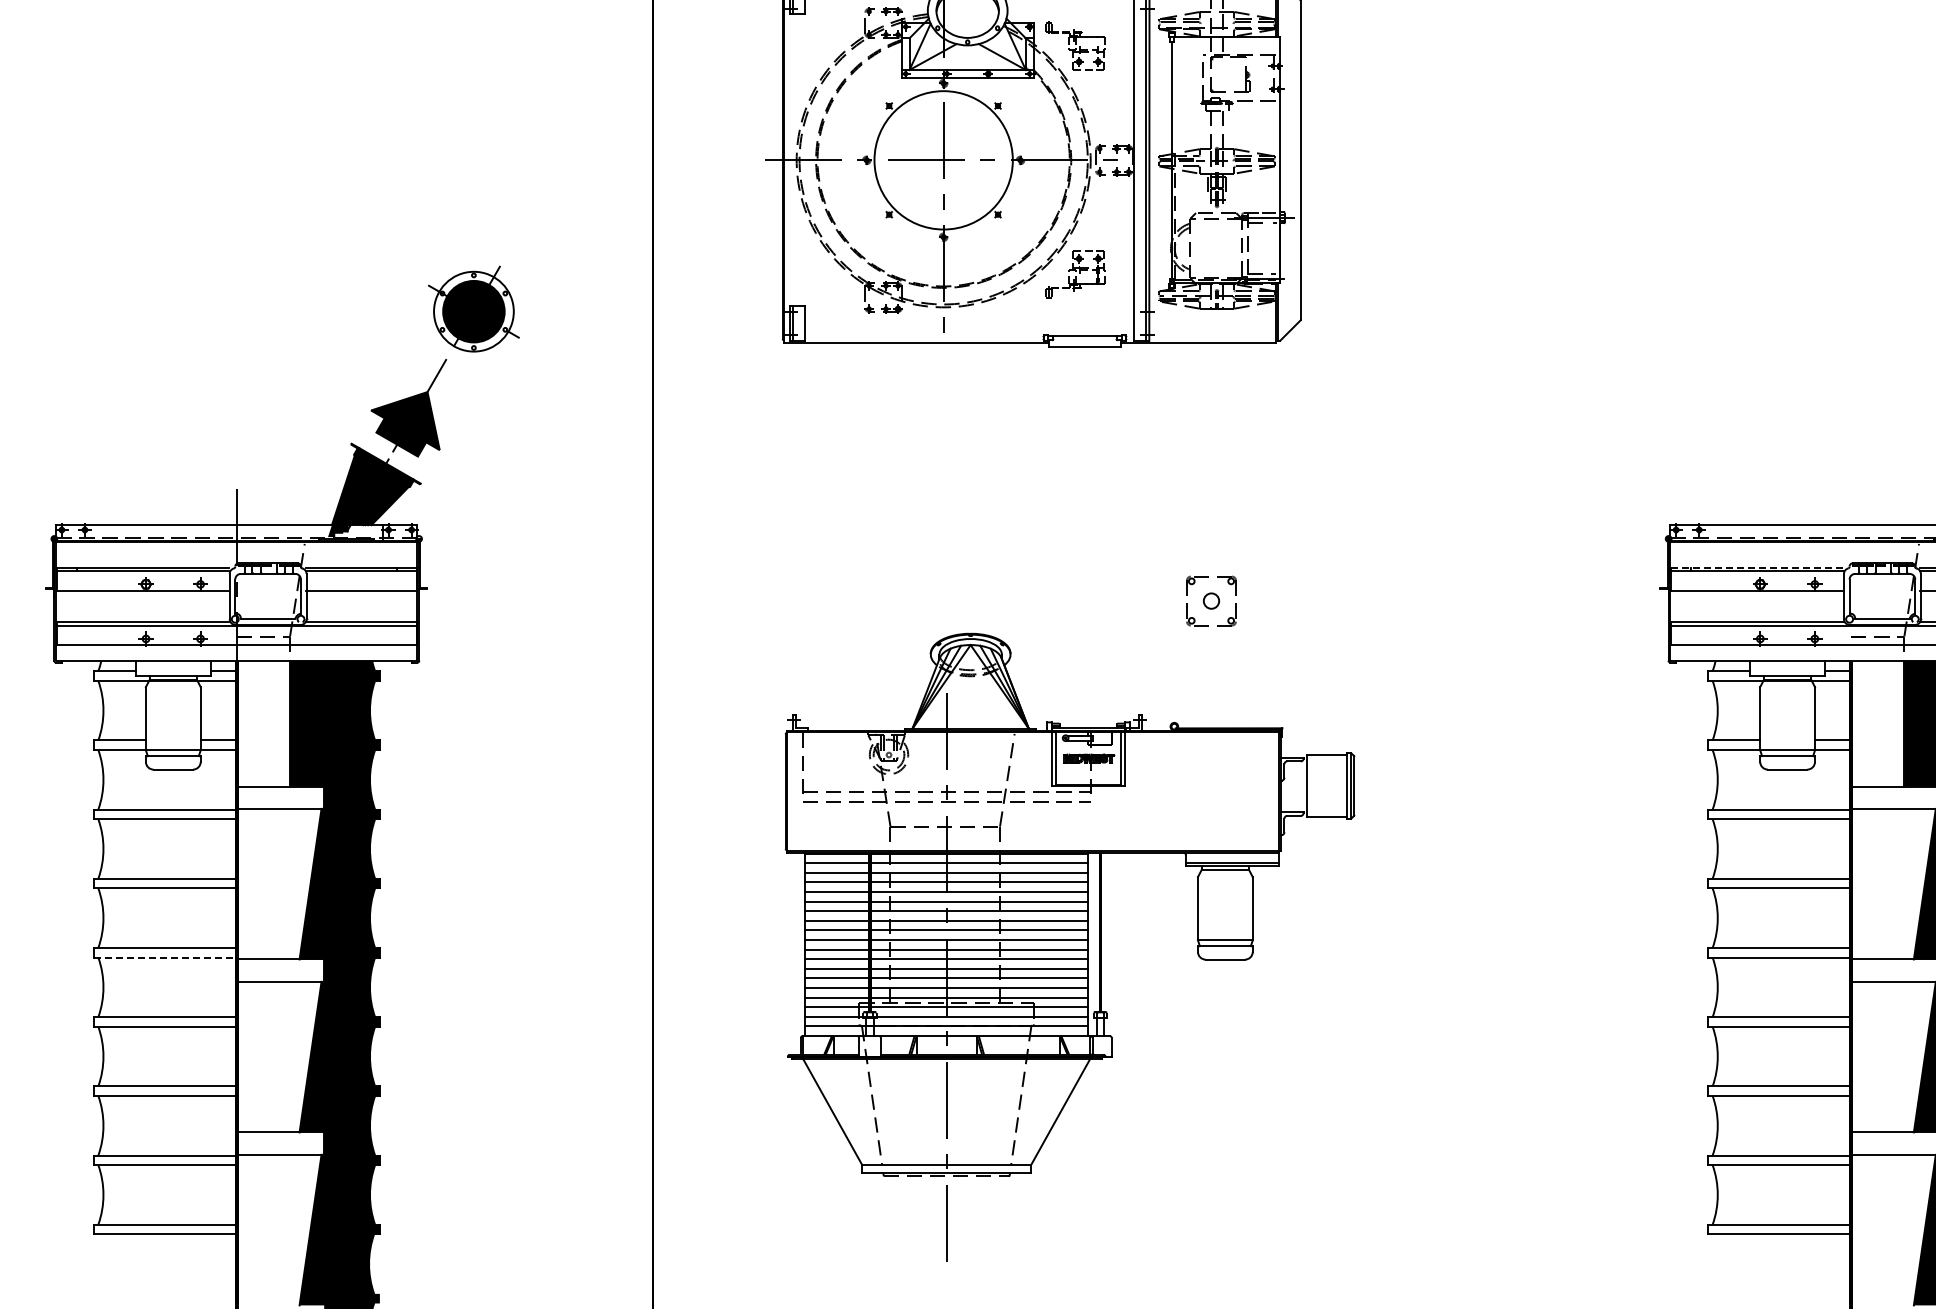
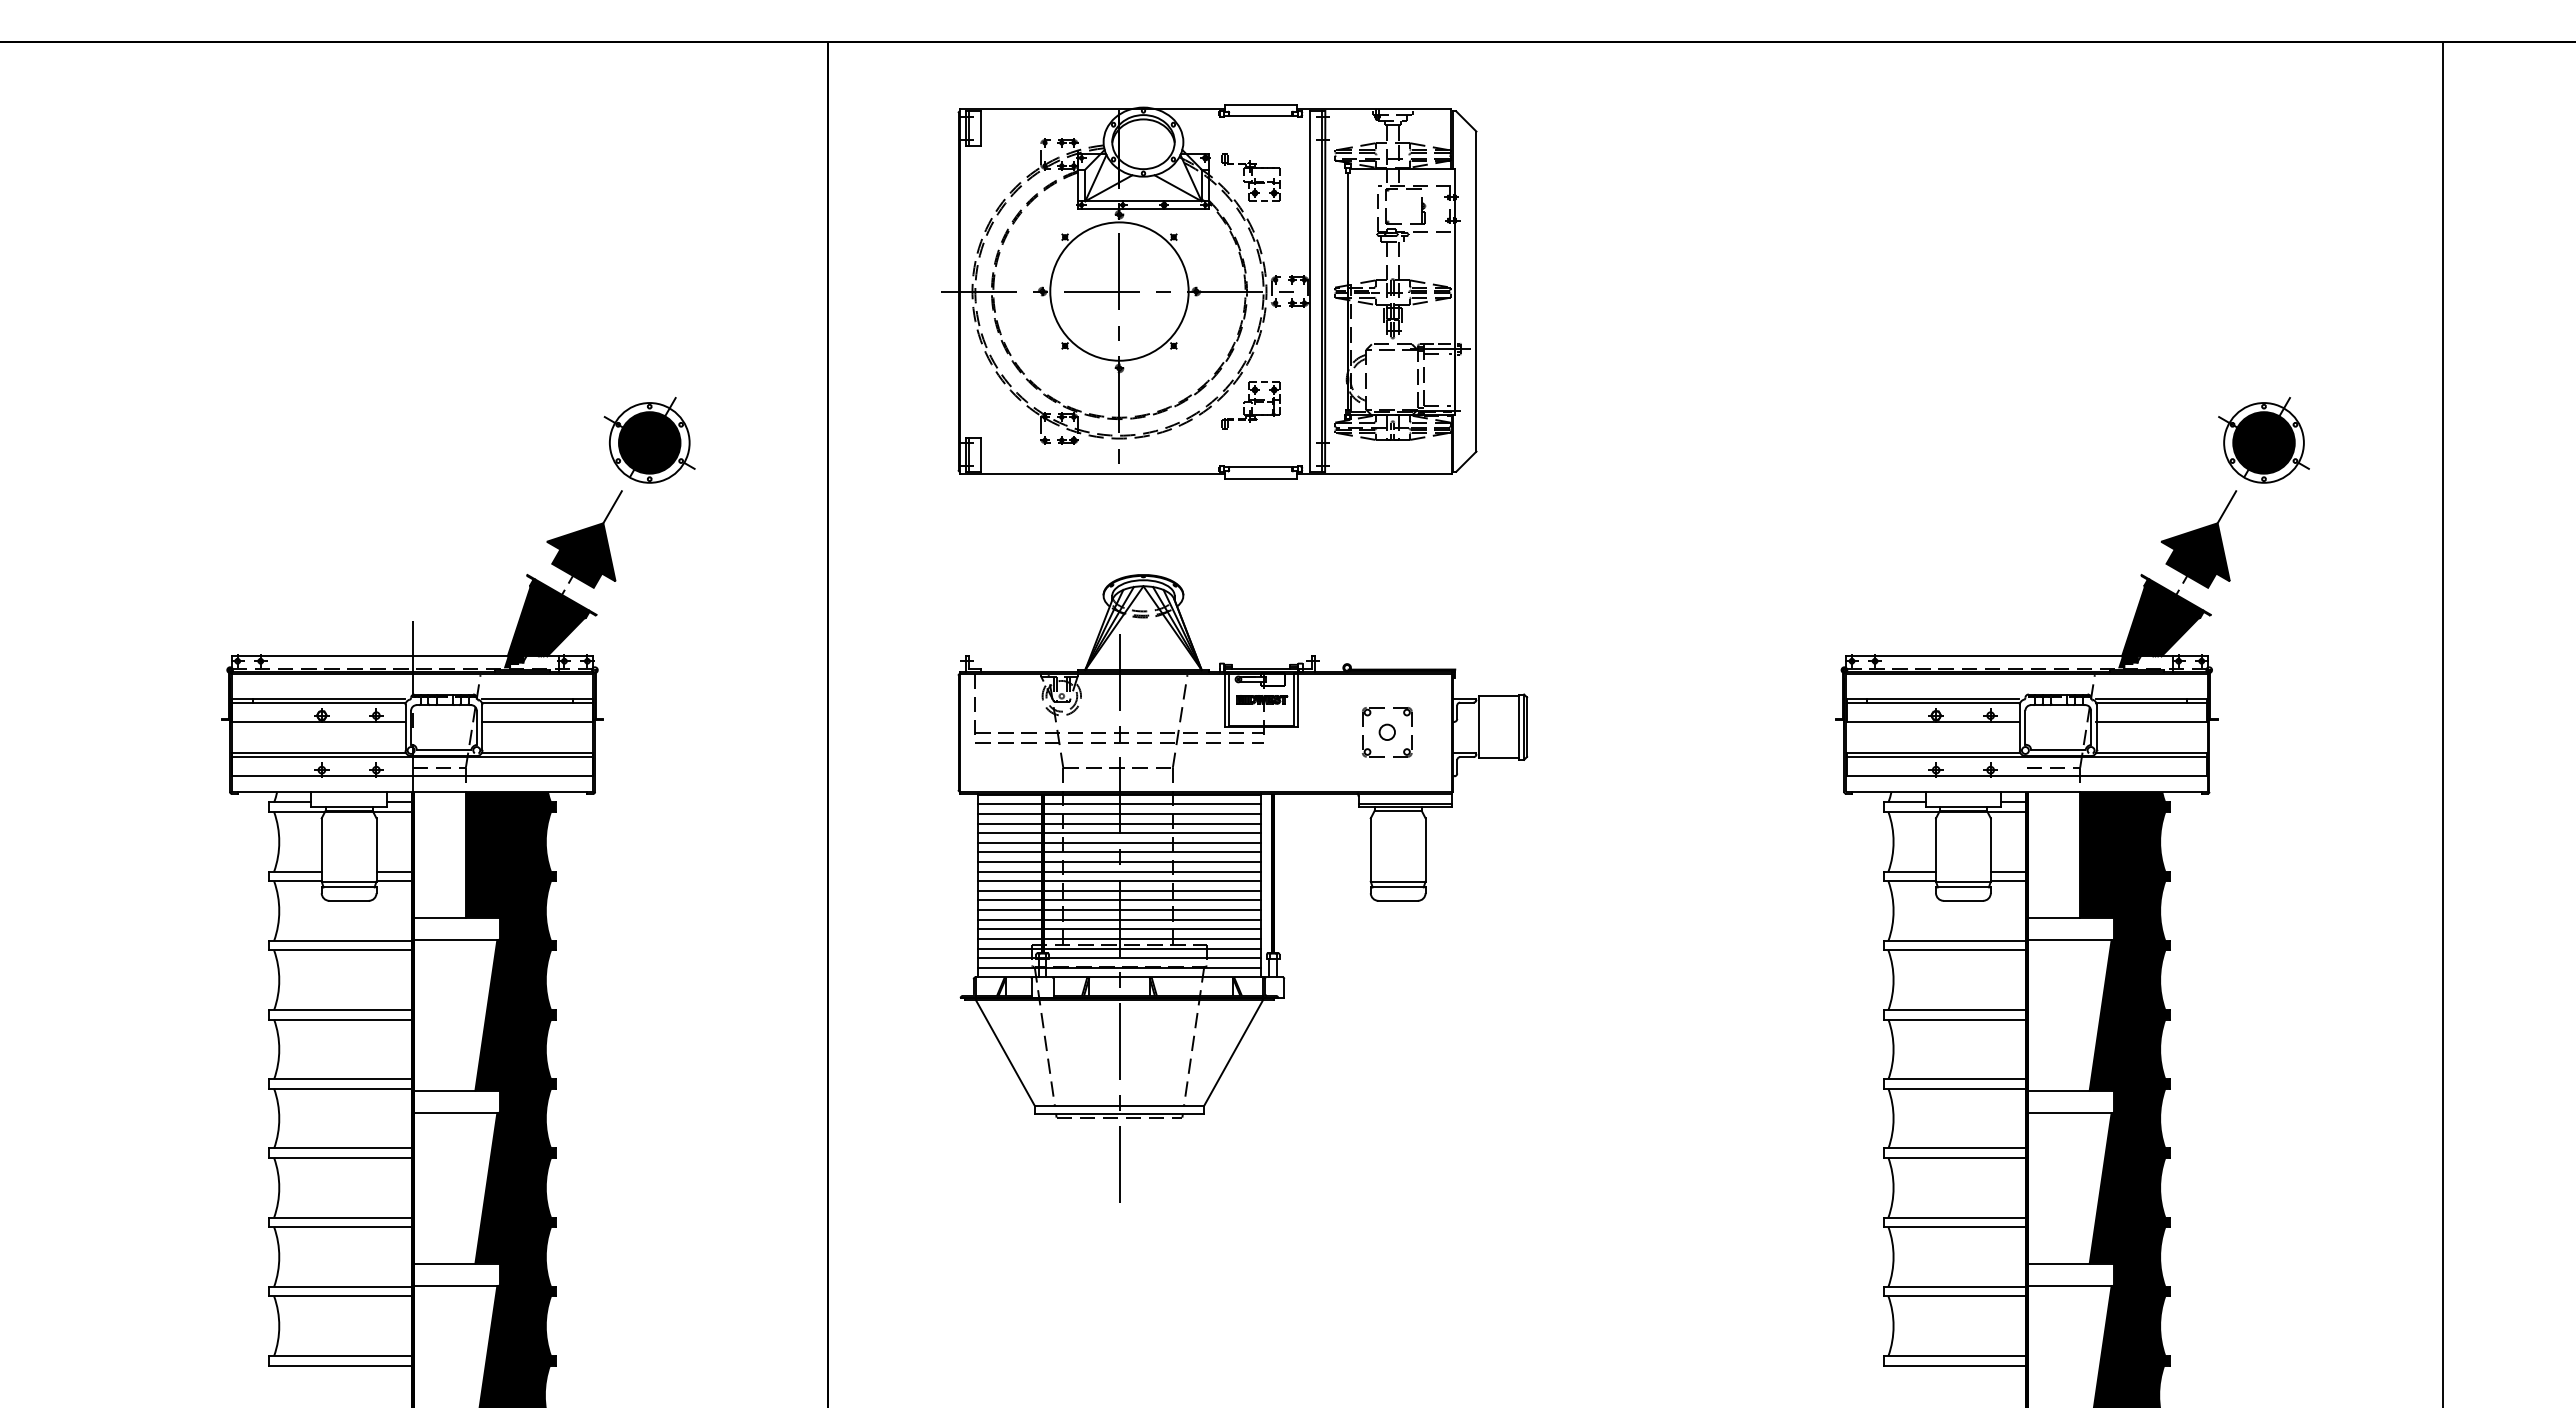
line: (1757, 567) -> (1933, 698), dashed -> solid
part: (1069, 947) -> (1242, 888), moved
line: (164, 957) -> (340, 1088), dashed -> solid

